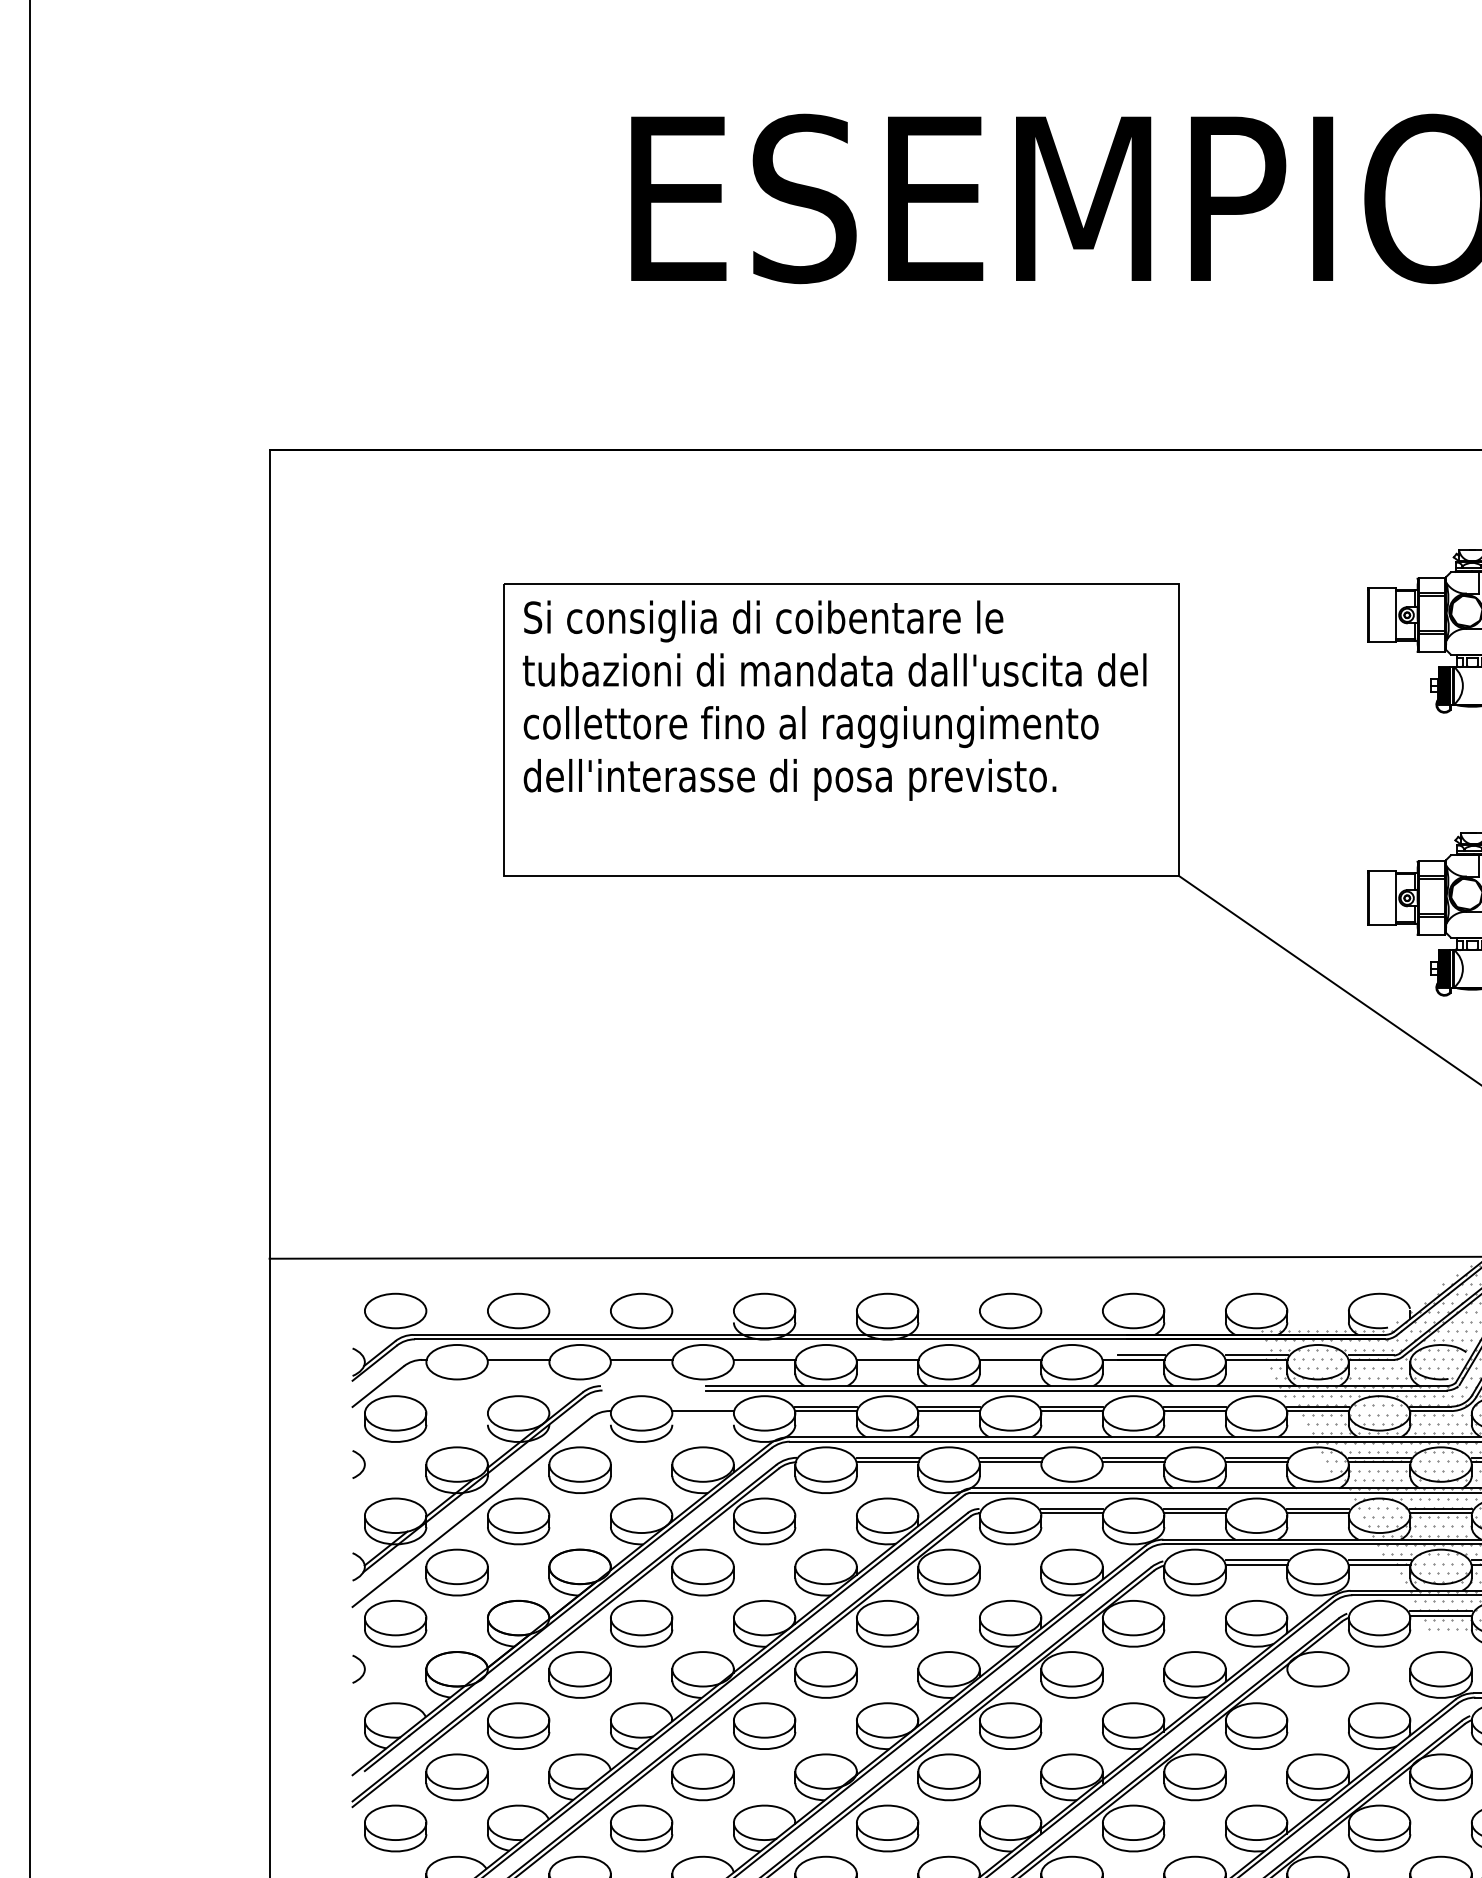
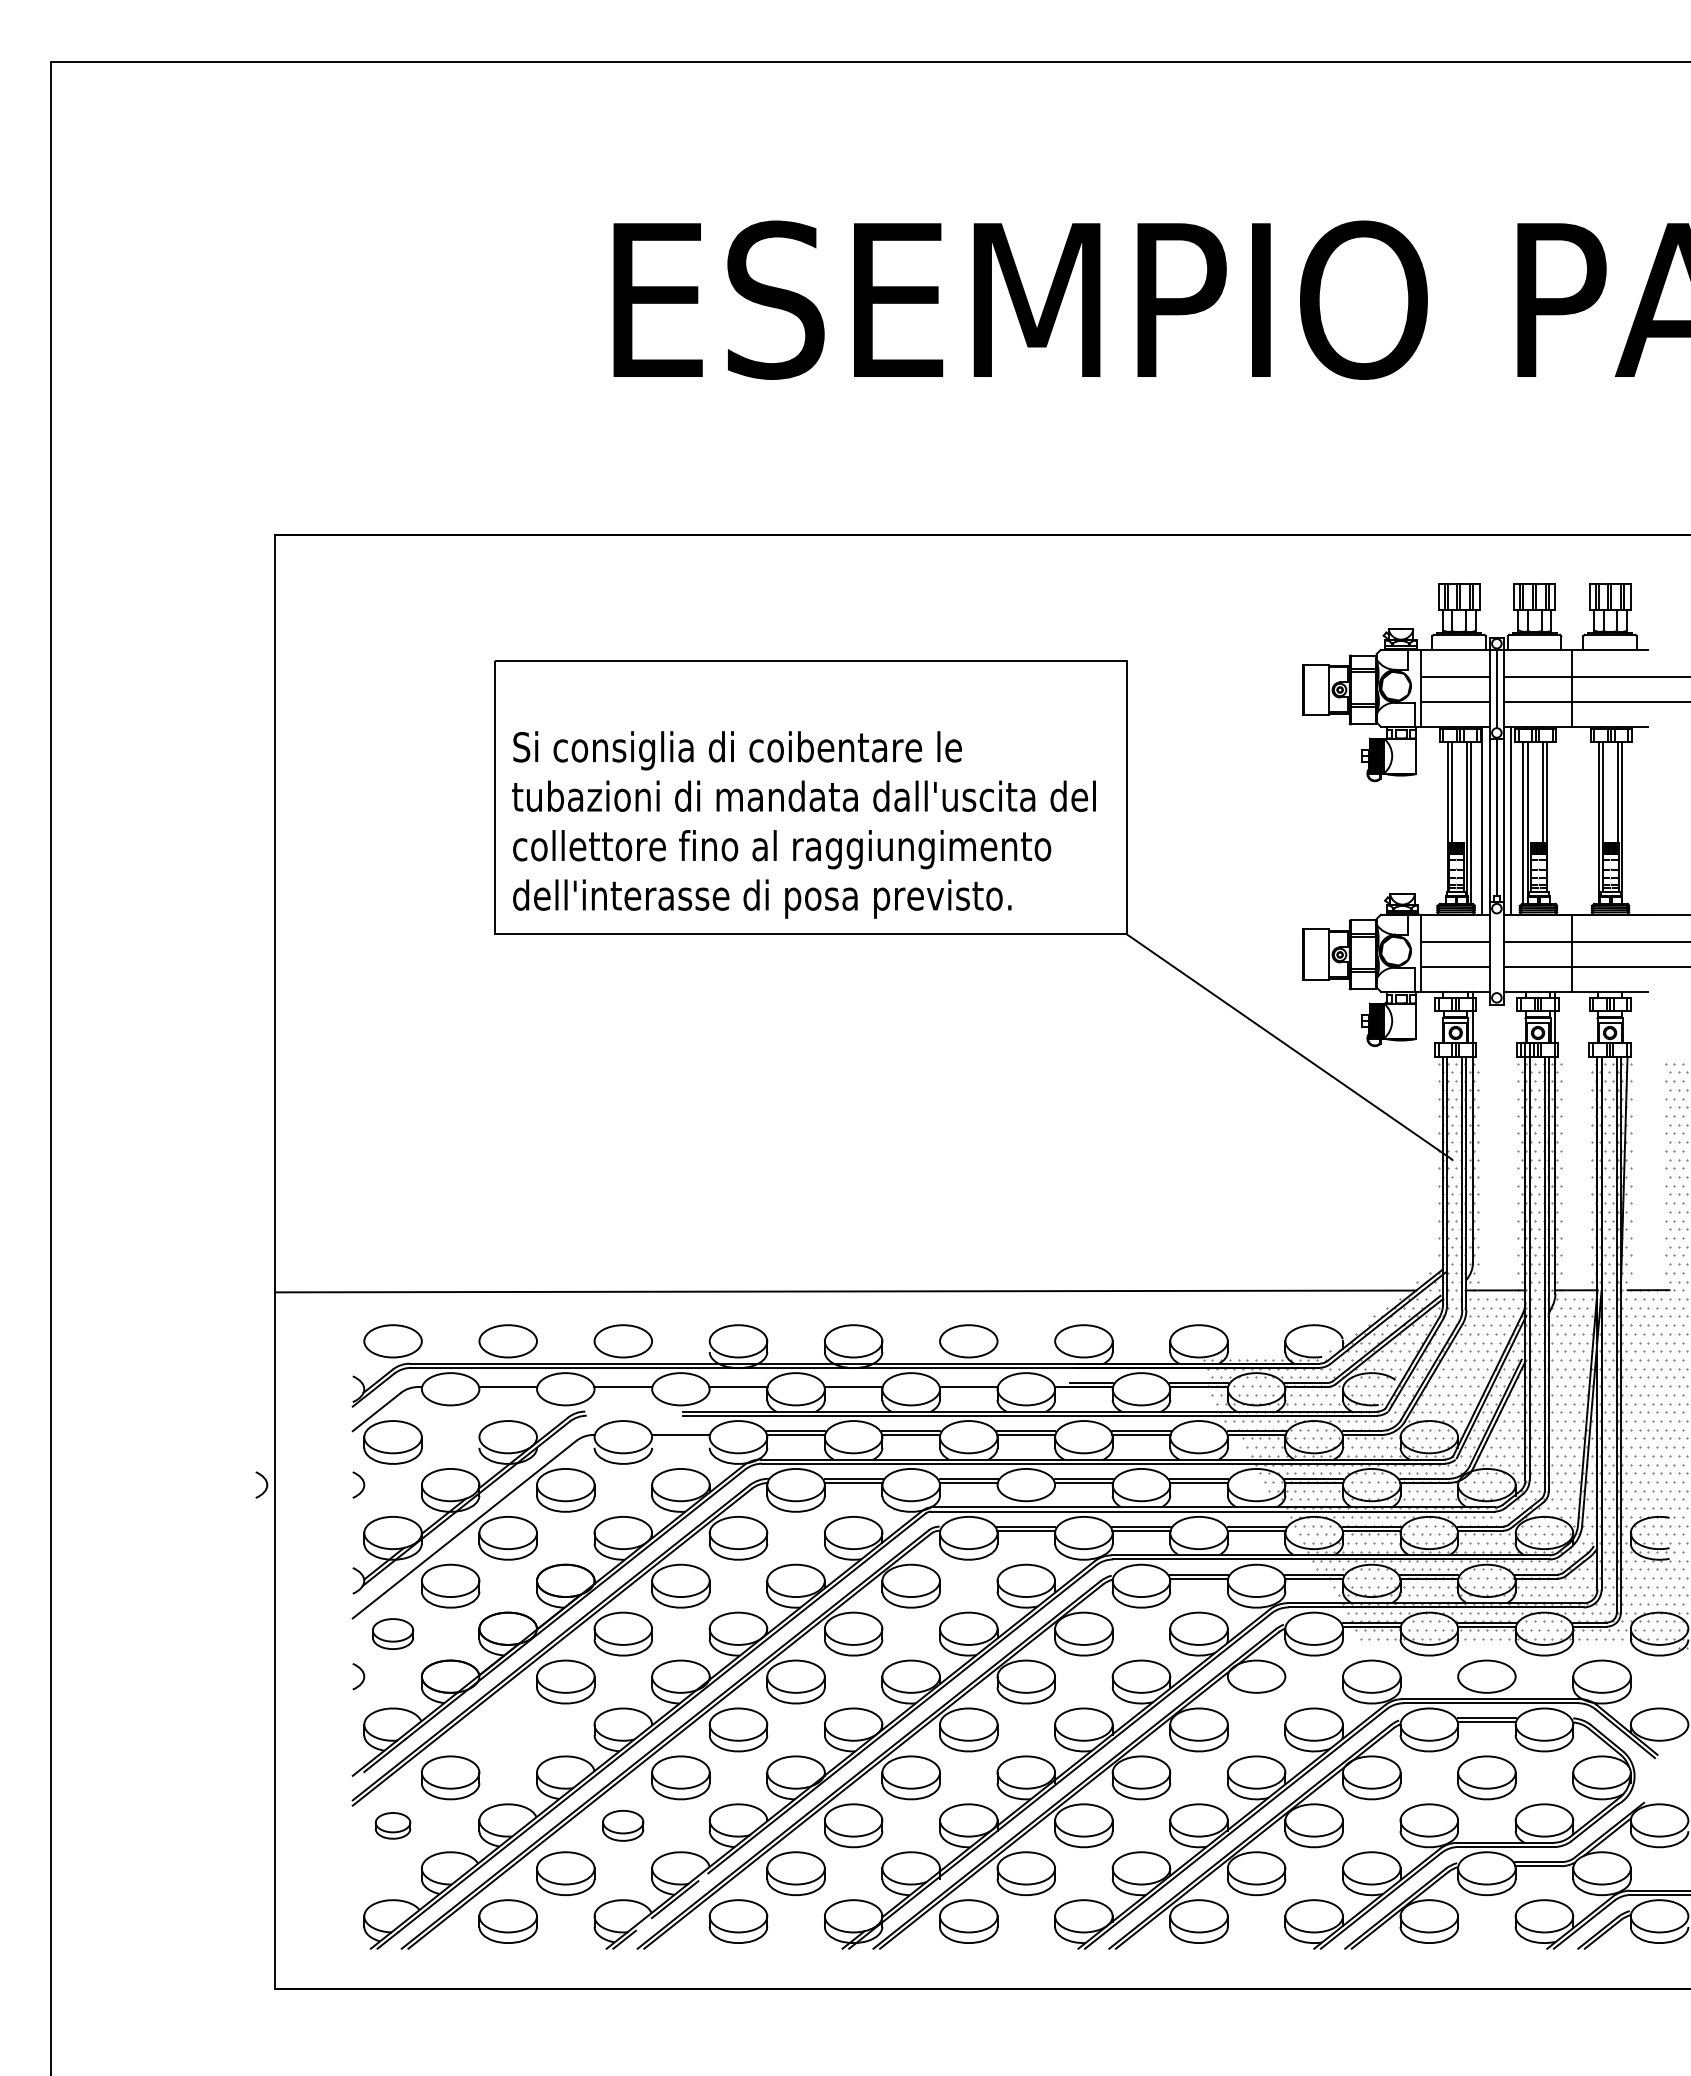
text: (834, 700) -> (803, 824), moved
curve: (259, 1461) -> (265, 1482), added
part: (395, 1623) -> (392, 1633), size x0.7
part: (517, 1725) -> (507, 1729), removed
part: (395, 1828) -> (392, 1825), size x0.6
part: (640, 1828) -> (622, 1825), size x0.7

